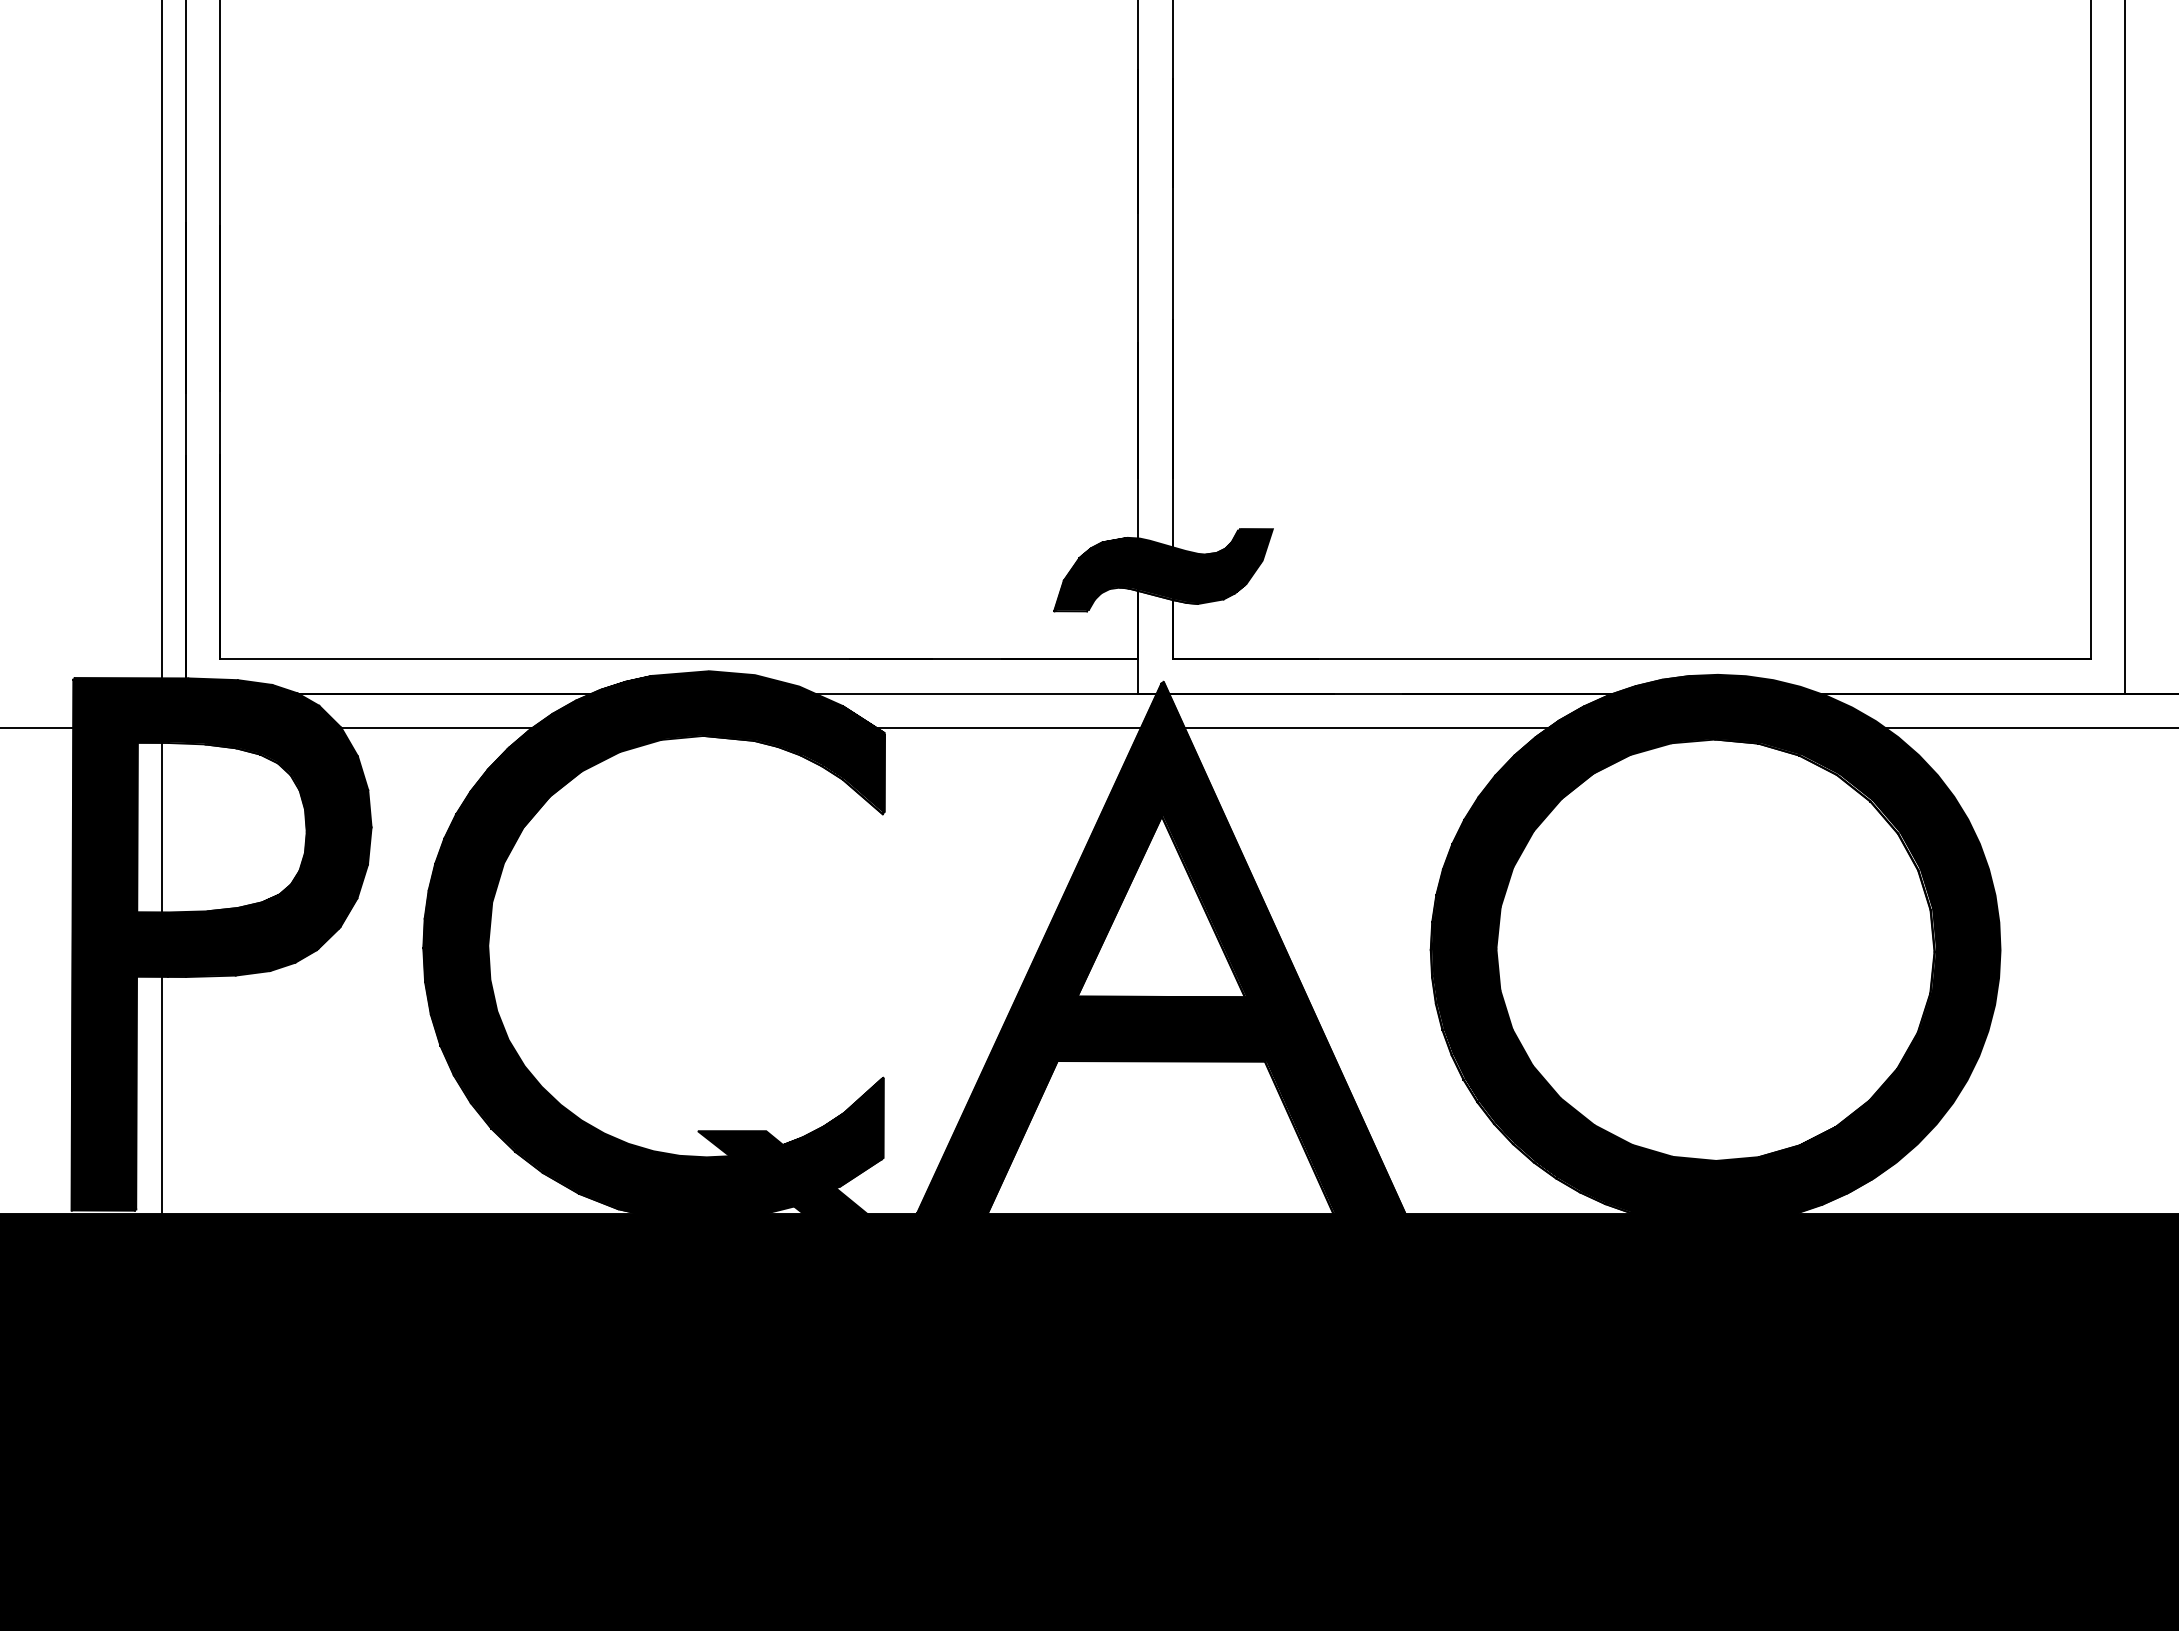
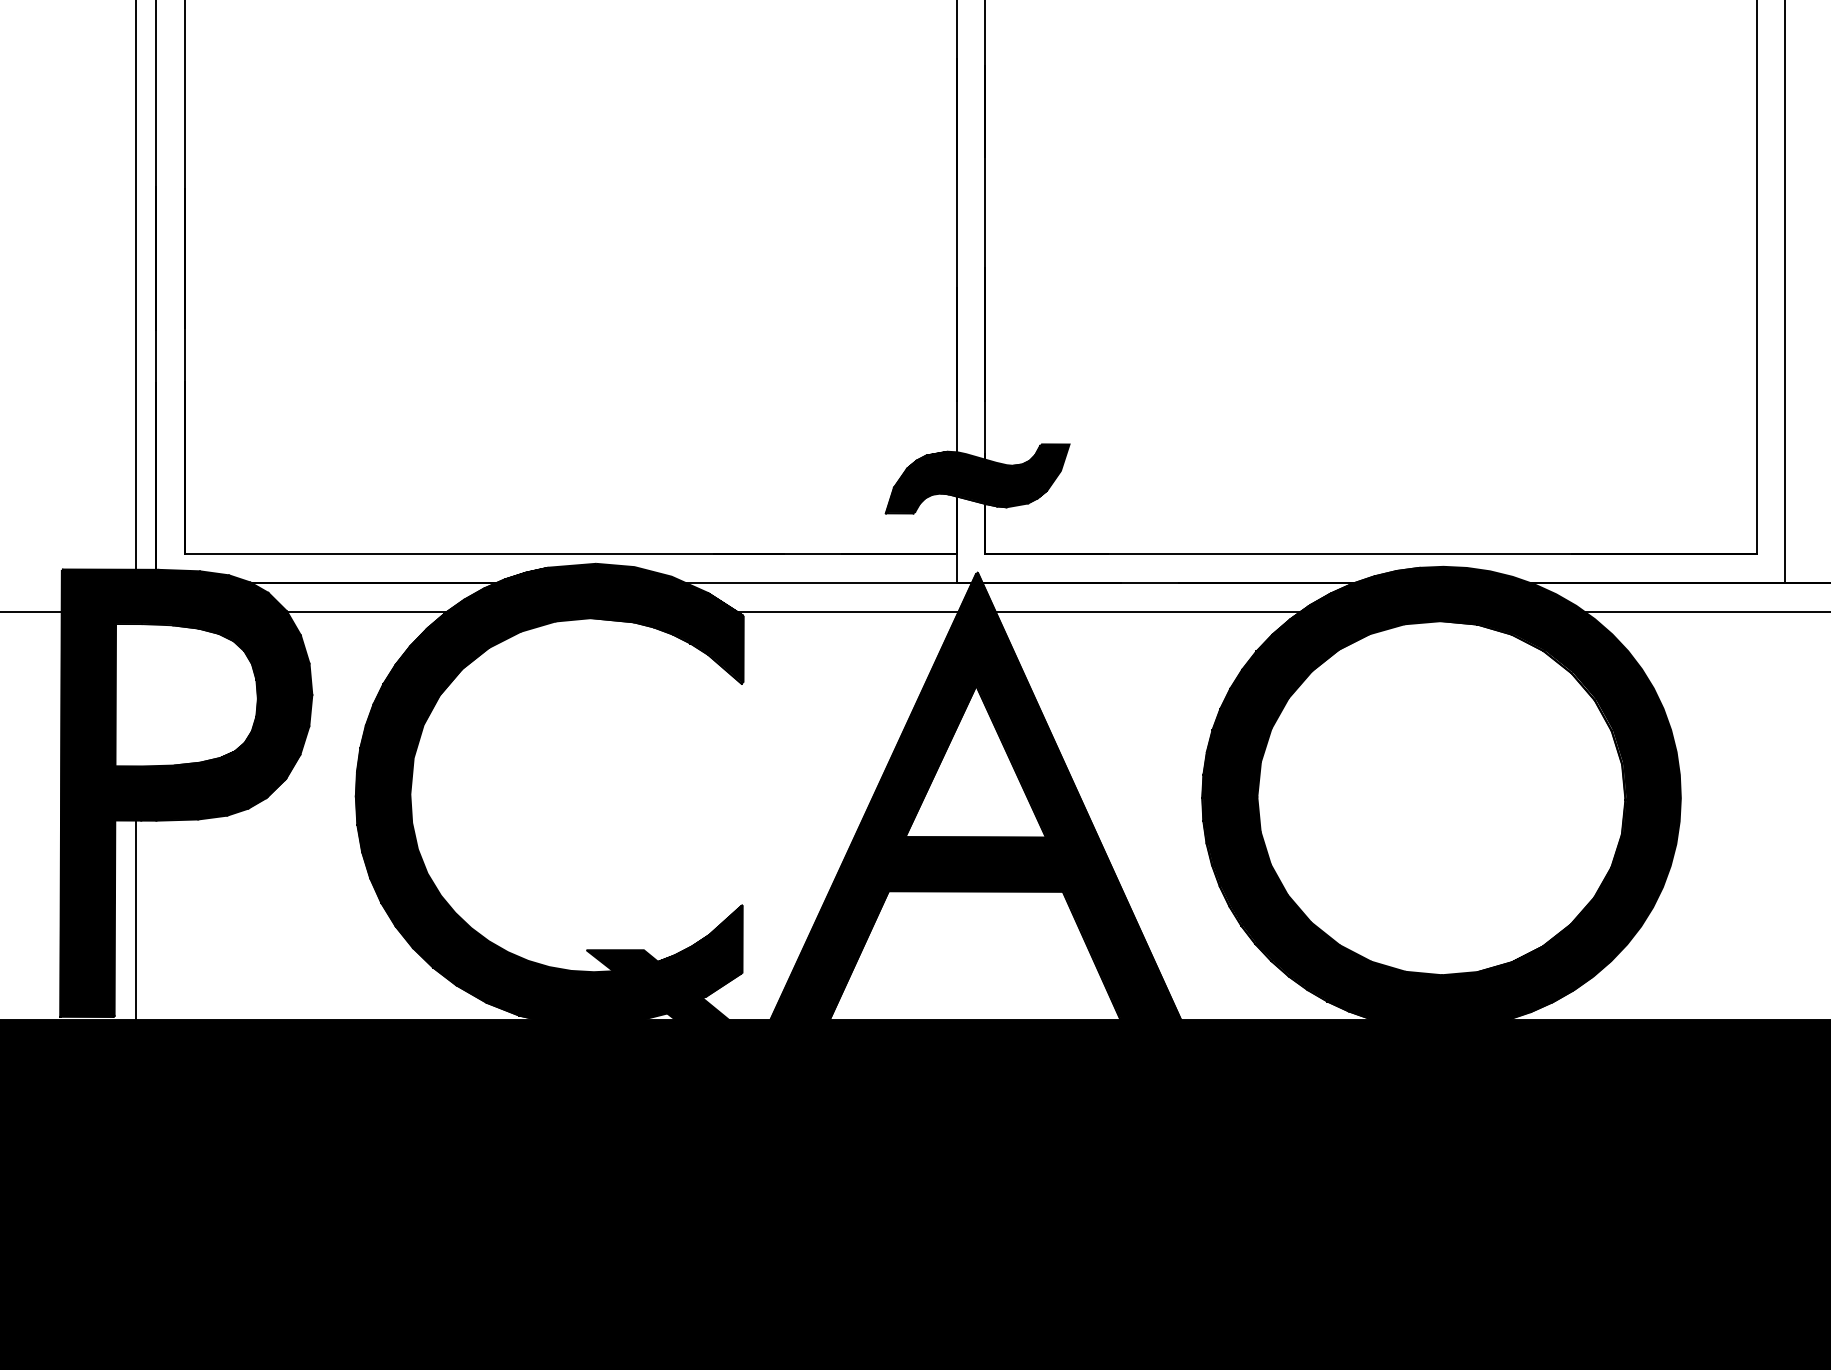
line: (162, 827) -> (136, 695), removed

